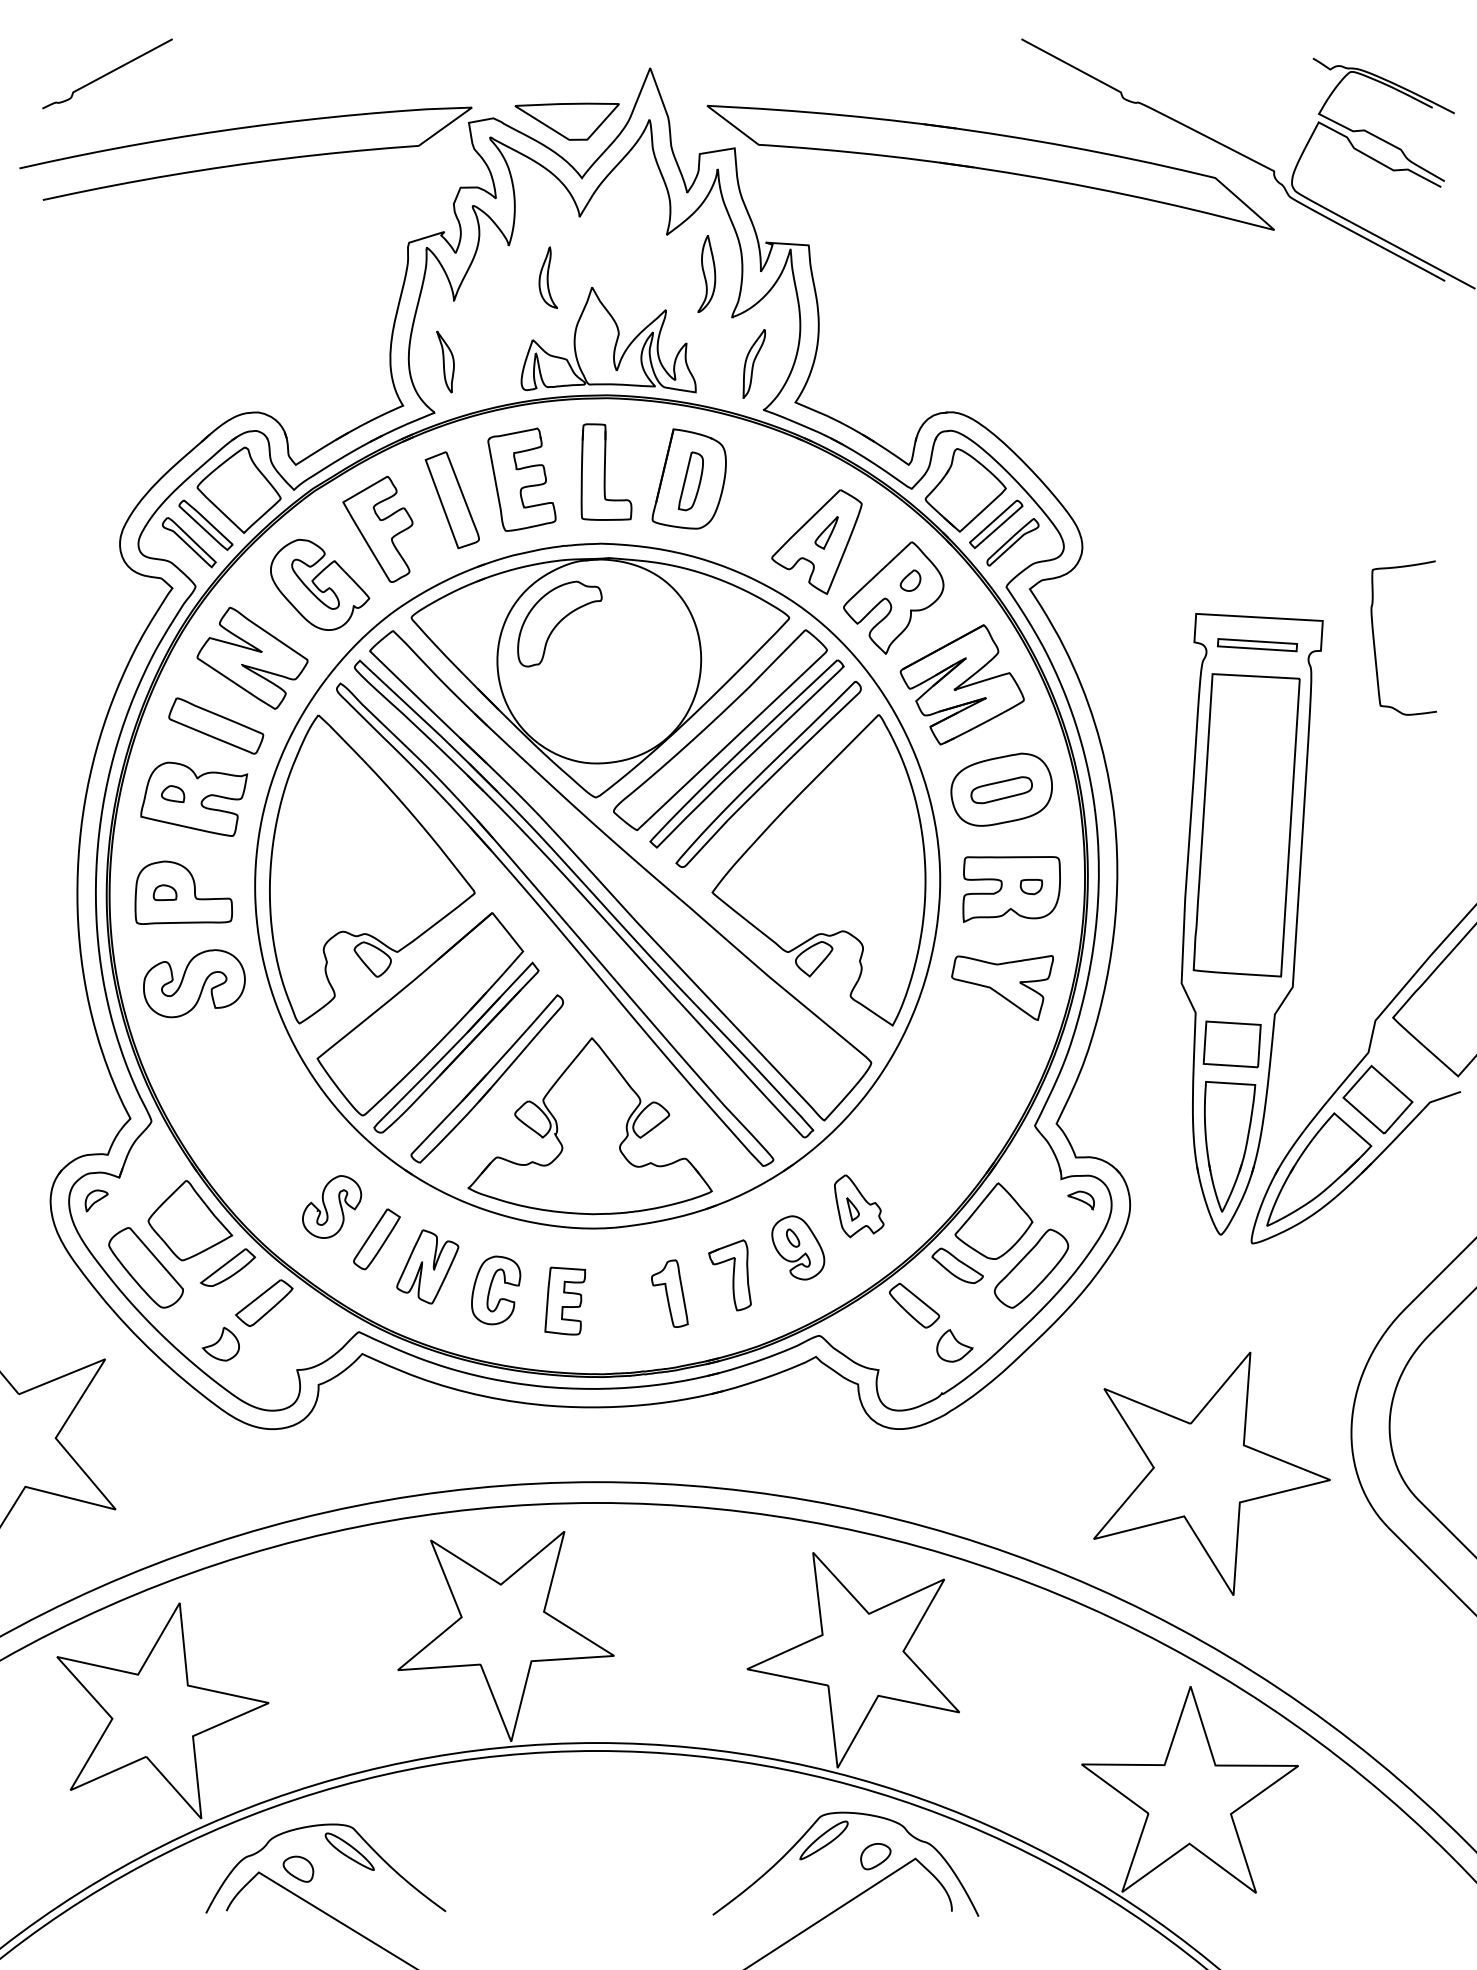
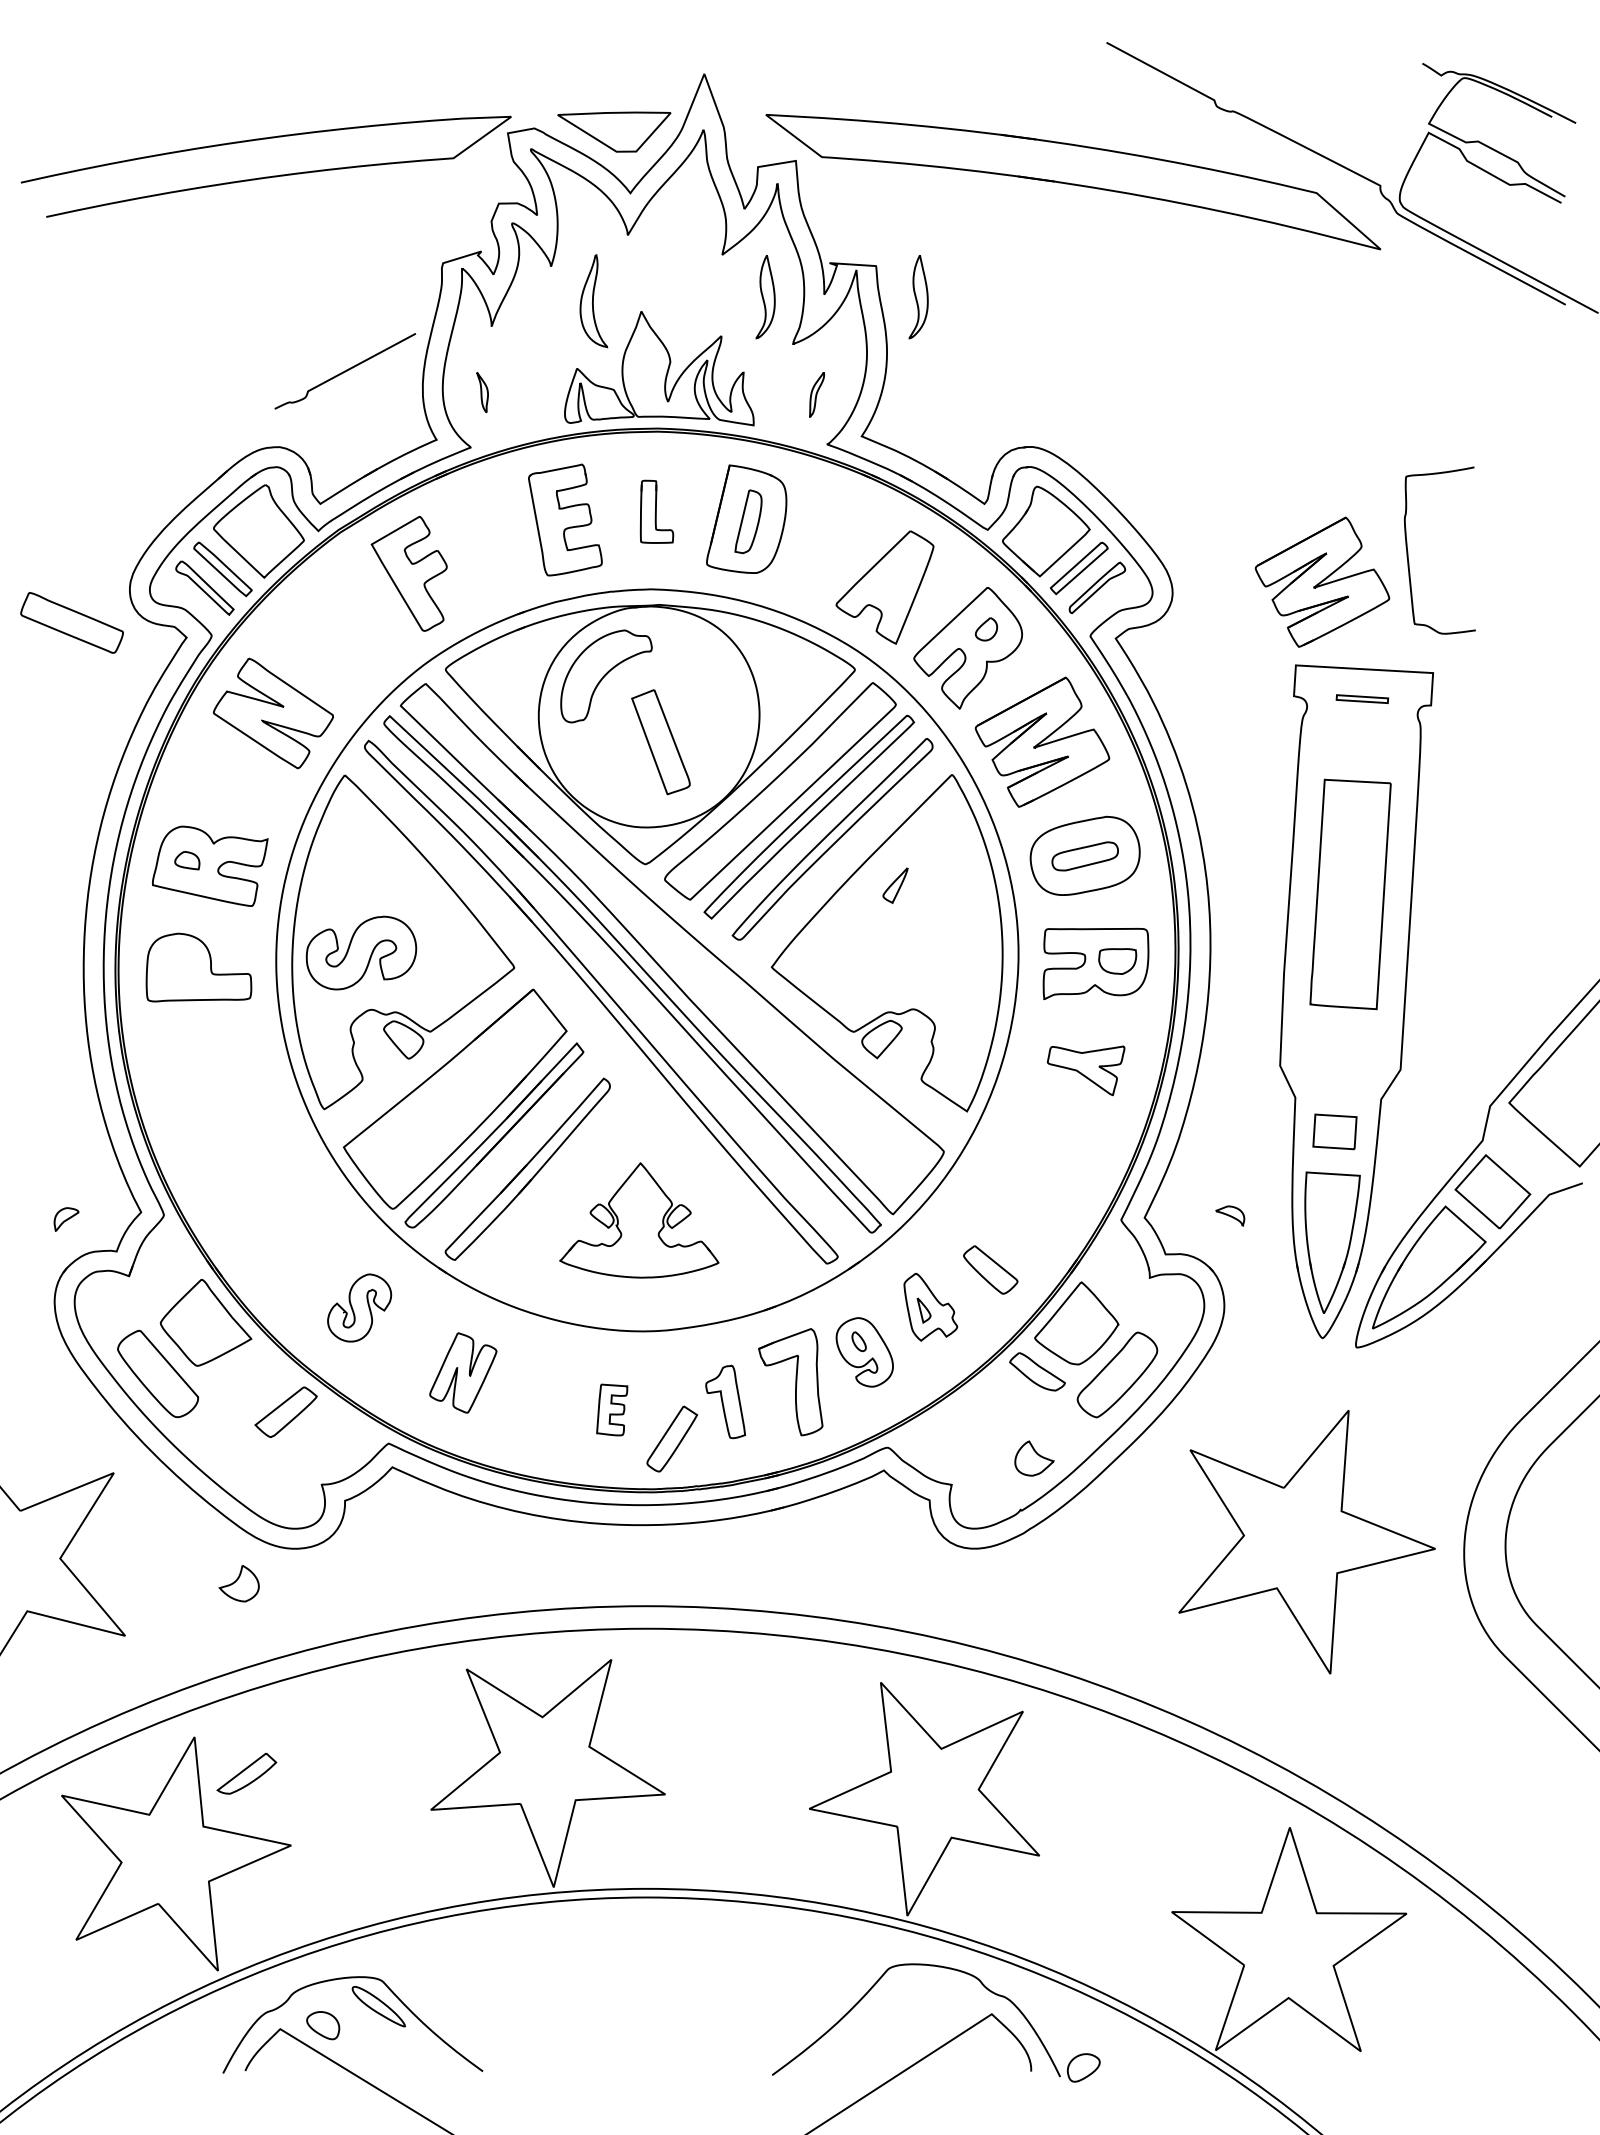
curve: (107, 74) -> (345, 371), moved
part: (847, 274) -> (918, 297), added
part: (547, 277) -> (593, 300), size x1.4
part: (445, 362) -> (482, 392), size x0.6
part: (753, 363) -> (816, 394), size x0.6
part: (606, 471) -> (656, 511), size x0.6
part: (451, 500) -> (660, 742), moved
part: (826, 532) -> (895, 885), moved
part: (1220, 536) -> (1322, 581), added
part: (319, 584) -> (346, 633), removed
curve: (1374, 638) -> (1408, 551), moved
part: (1257, 644) -> (1362, 698), size x0.6
part: (215, 725) -> (71, 622), moved
part: (1246, 825) -> (1350, 894), size x0.7
part: (1030, 886) -> (1116, 960), size x1.6
part: (164, 892) -> (178, 967), removed
part: (194, 983) -> (361, 952), moved
part: (1001, 987) -> (1085, 1070), size x0.7
part: (1231, 1044) -> (1334, 1131), size x0.7
part: (590, 1126) -> (639, 1220), size x0.6
part: (96, 1200) -> (66, 1219), moved
part: (1081, 1200) -> (1230, 1215), moved
part: (377, 1238) -> (672, 1438), moved
part: (227, 1267) -> (246, 1773), moved
part: (729, 1274) -> (790, 1381), size x1.4
part: (496, 1290) -> (537, 1398), removed
part: (564, 1300) -> (611, 1409), size x0.7
part: (914, 1305) -> (990, 1269), moved
part: (220, 1344) -> (238, 1583), moved
part: (1211, 1474) -> (1306, 1542), moved
part: (823, 1840) -> (892, 1994), removed
part: (875, 1856) -> (1083, 2067), moved

